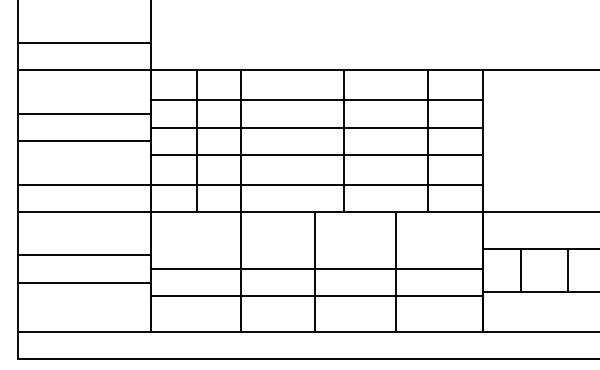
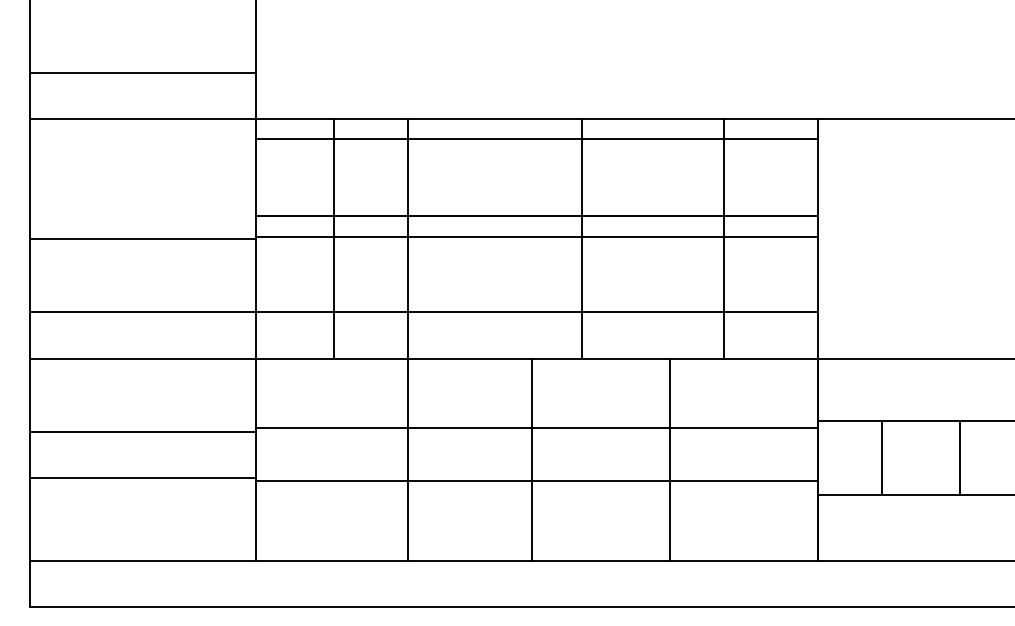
line: (317, 100) -> (537, 139), moved
line: (84, 113) -> (142, 192), removed
line: (317, 154) -> (537, 236), moved
line: (317, 269) -> (537, 428), moved
line: (317, 296) -> (537, 481), moved

